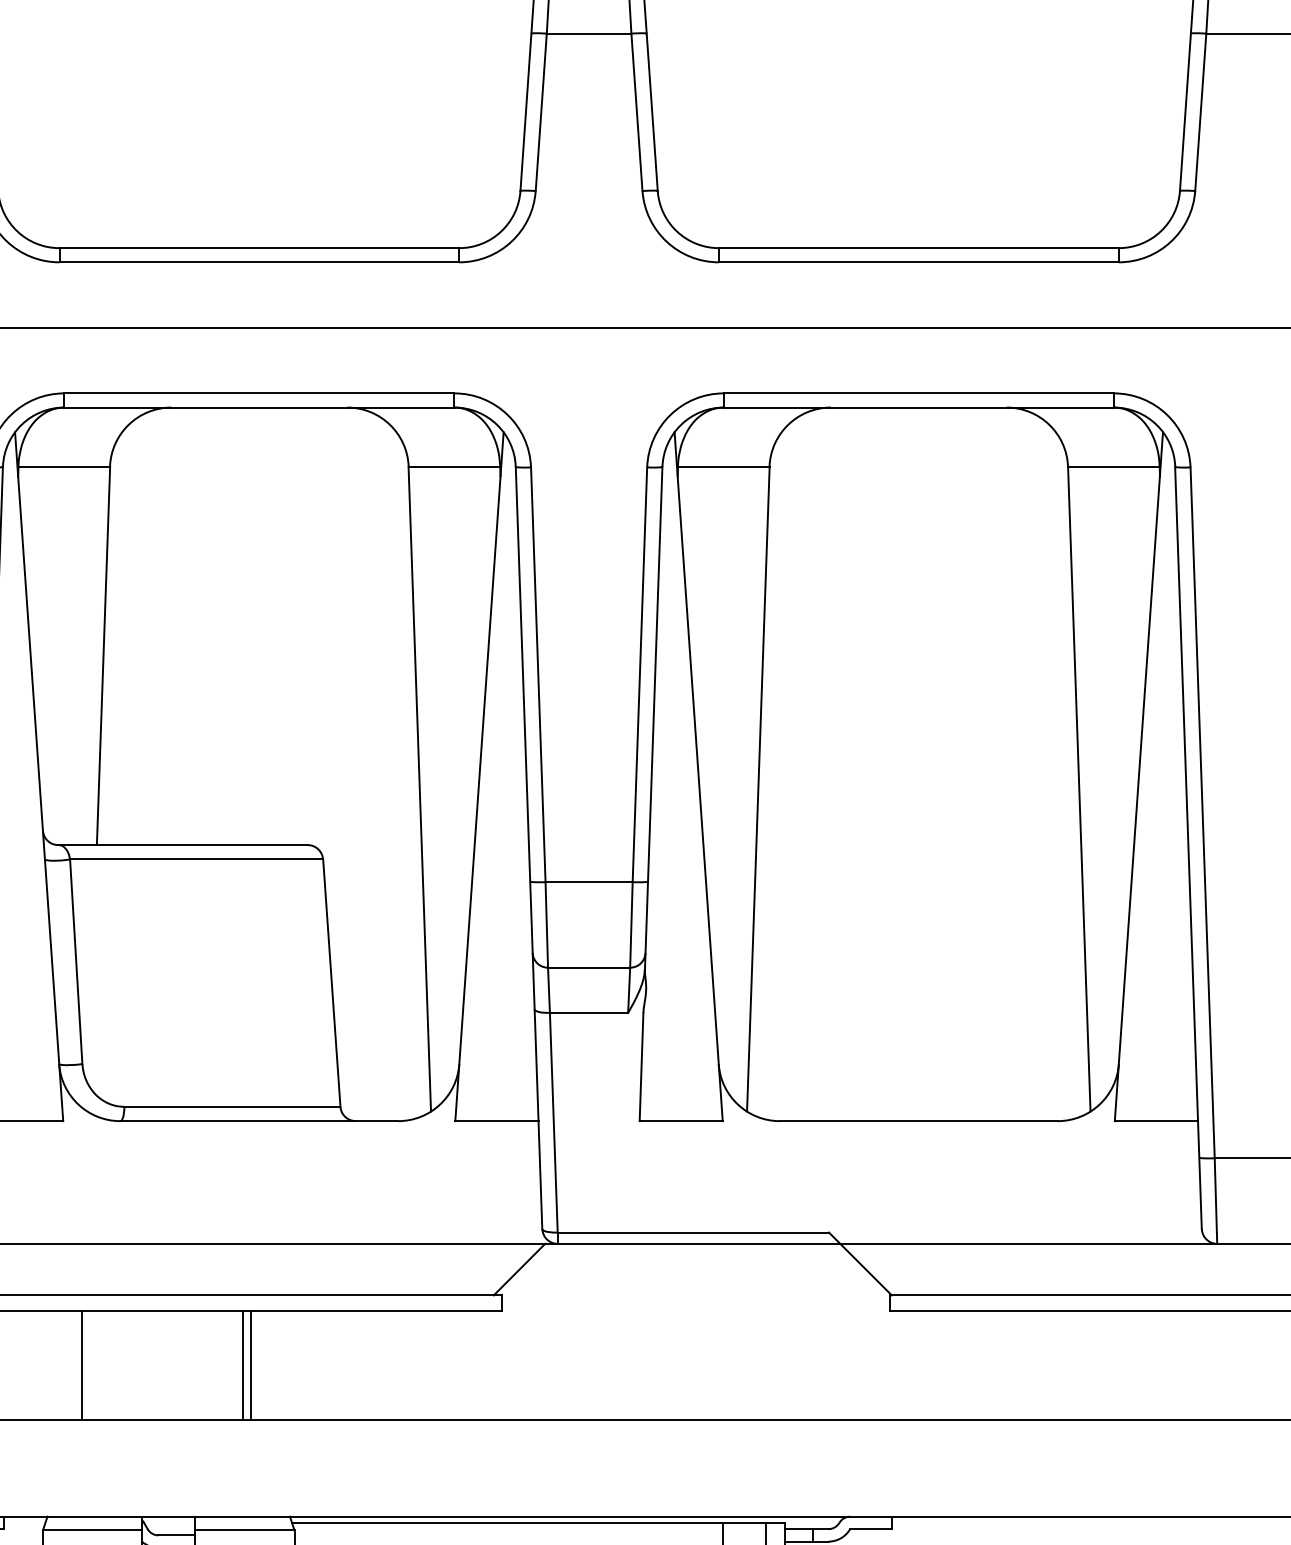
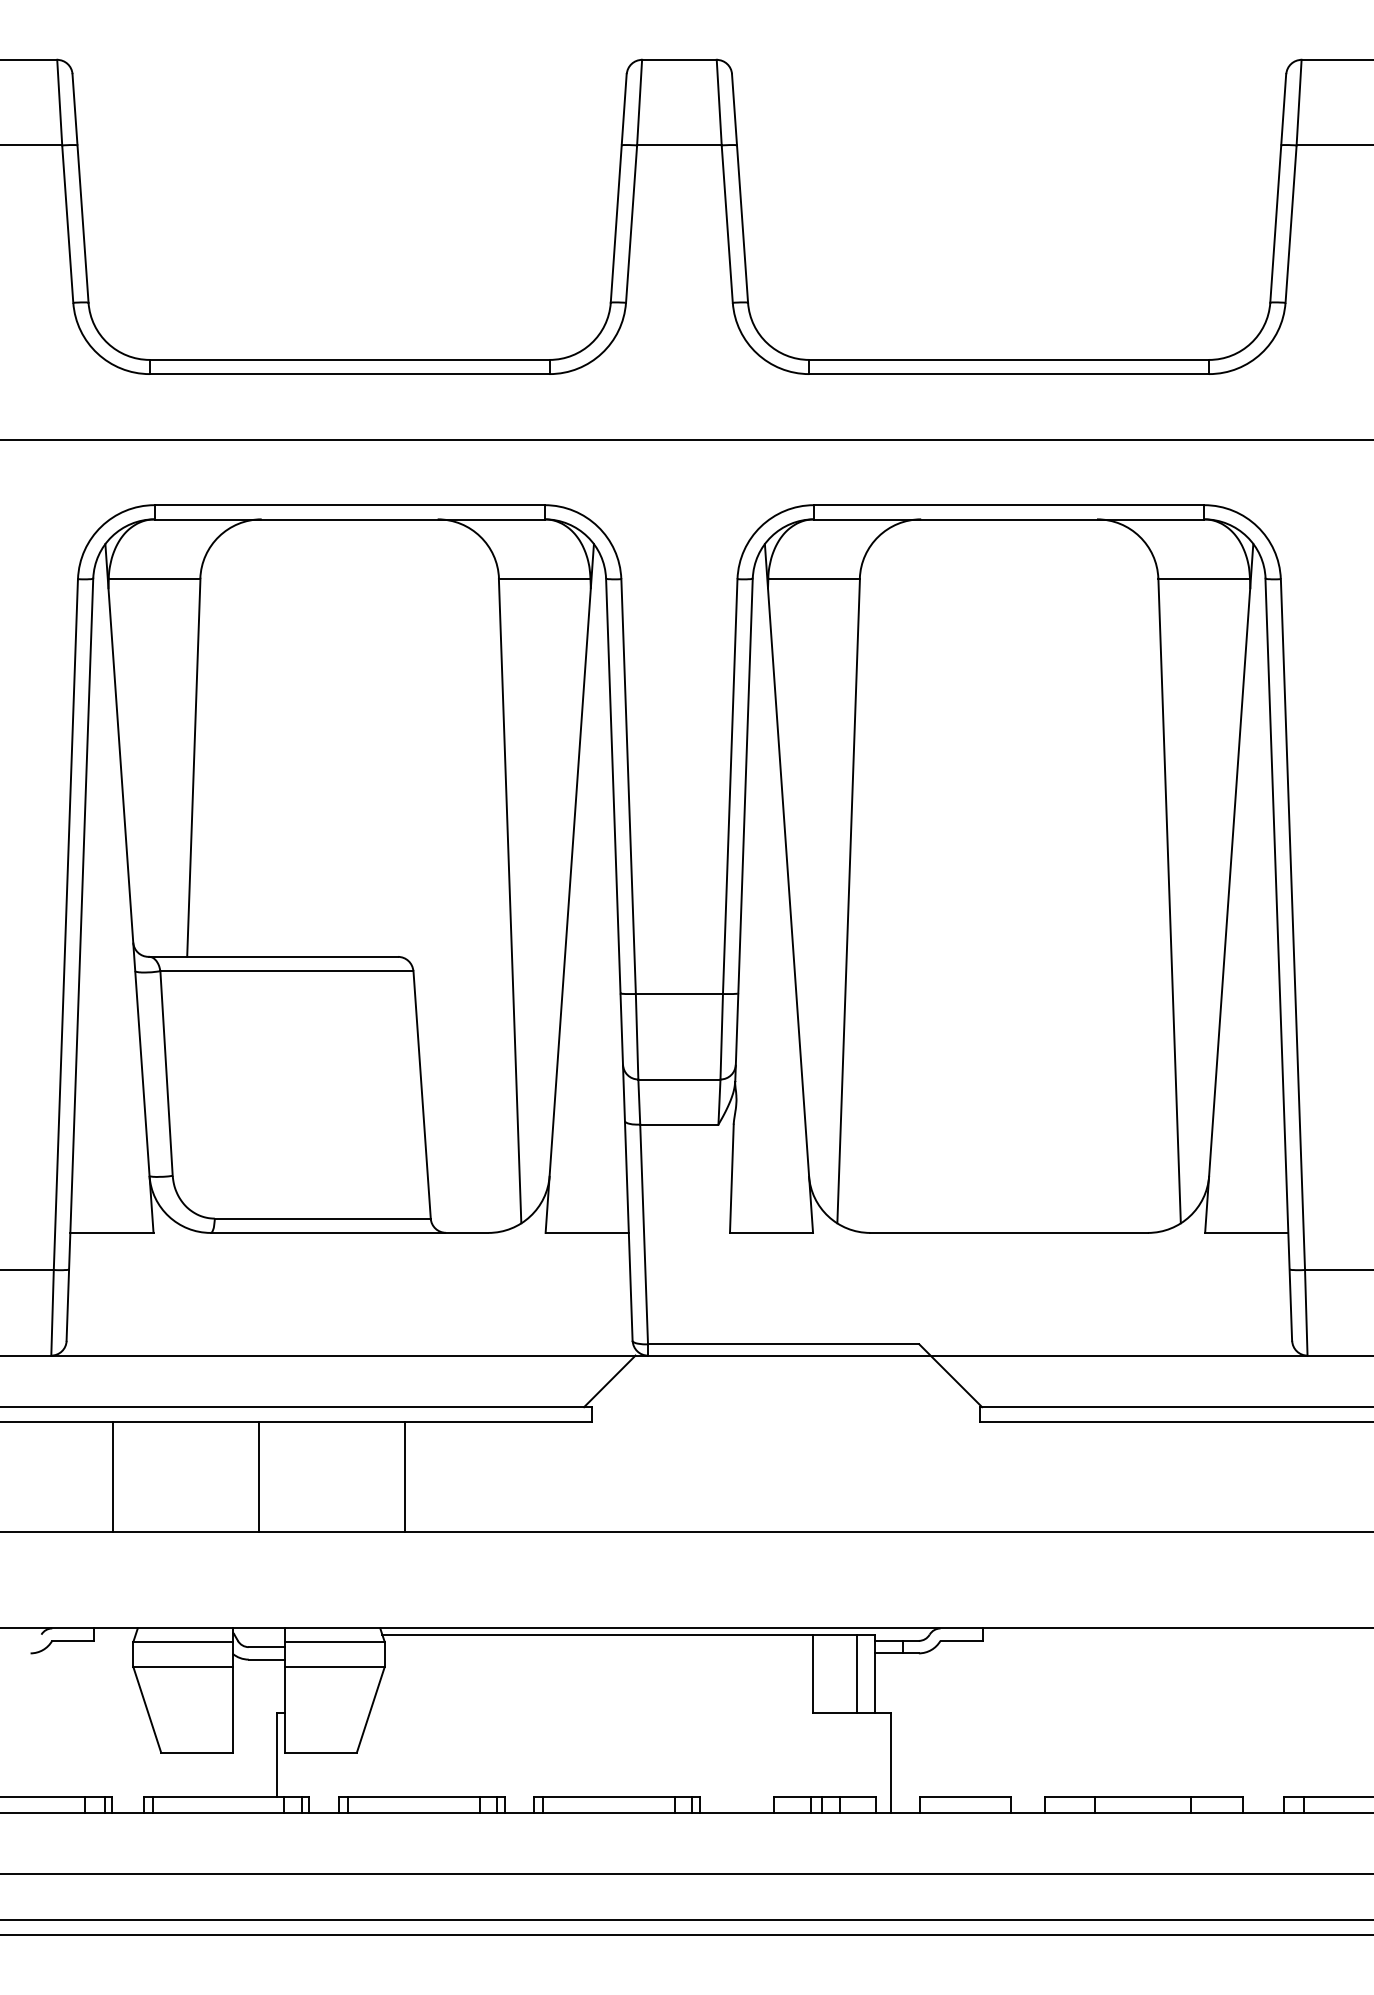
line: (82, 1364) -> (113, 1476), moved
line: (243, 1364) -> (404, 1476), moved
line: (251, 1364) -> (259, 1476), moved

